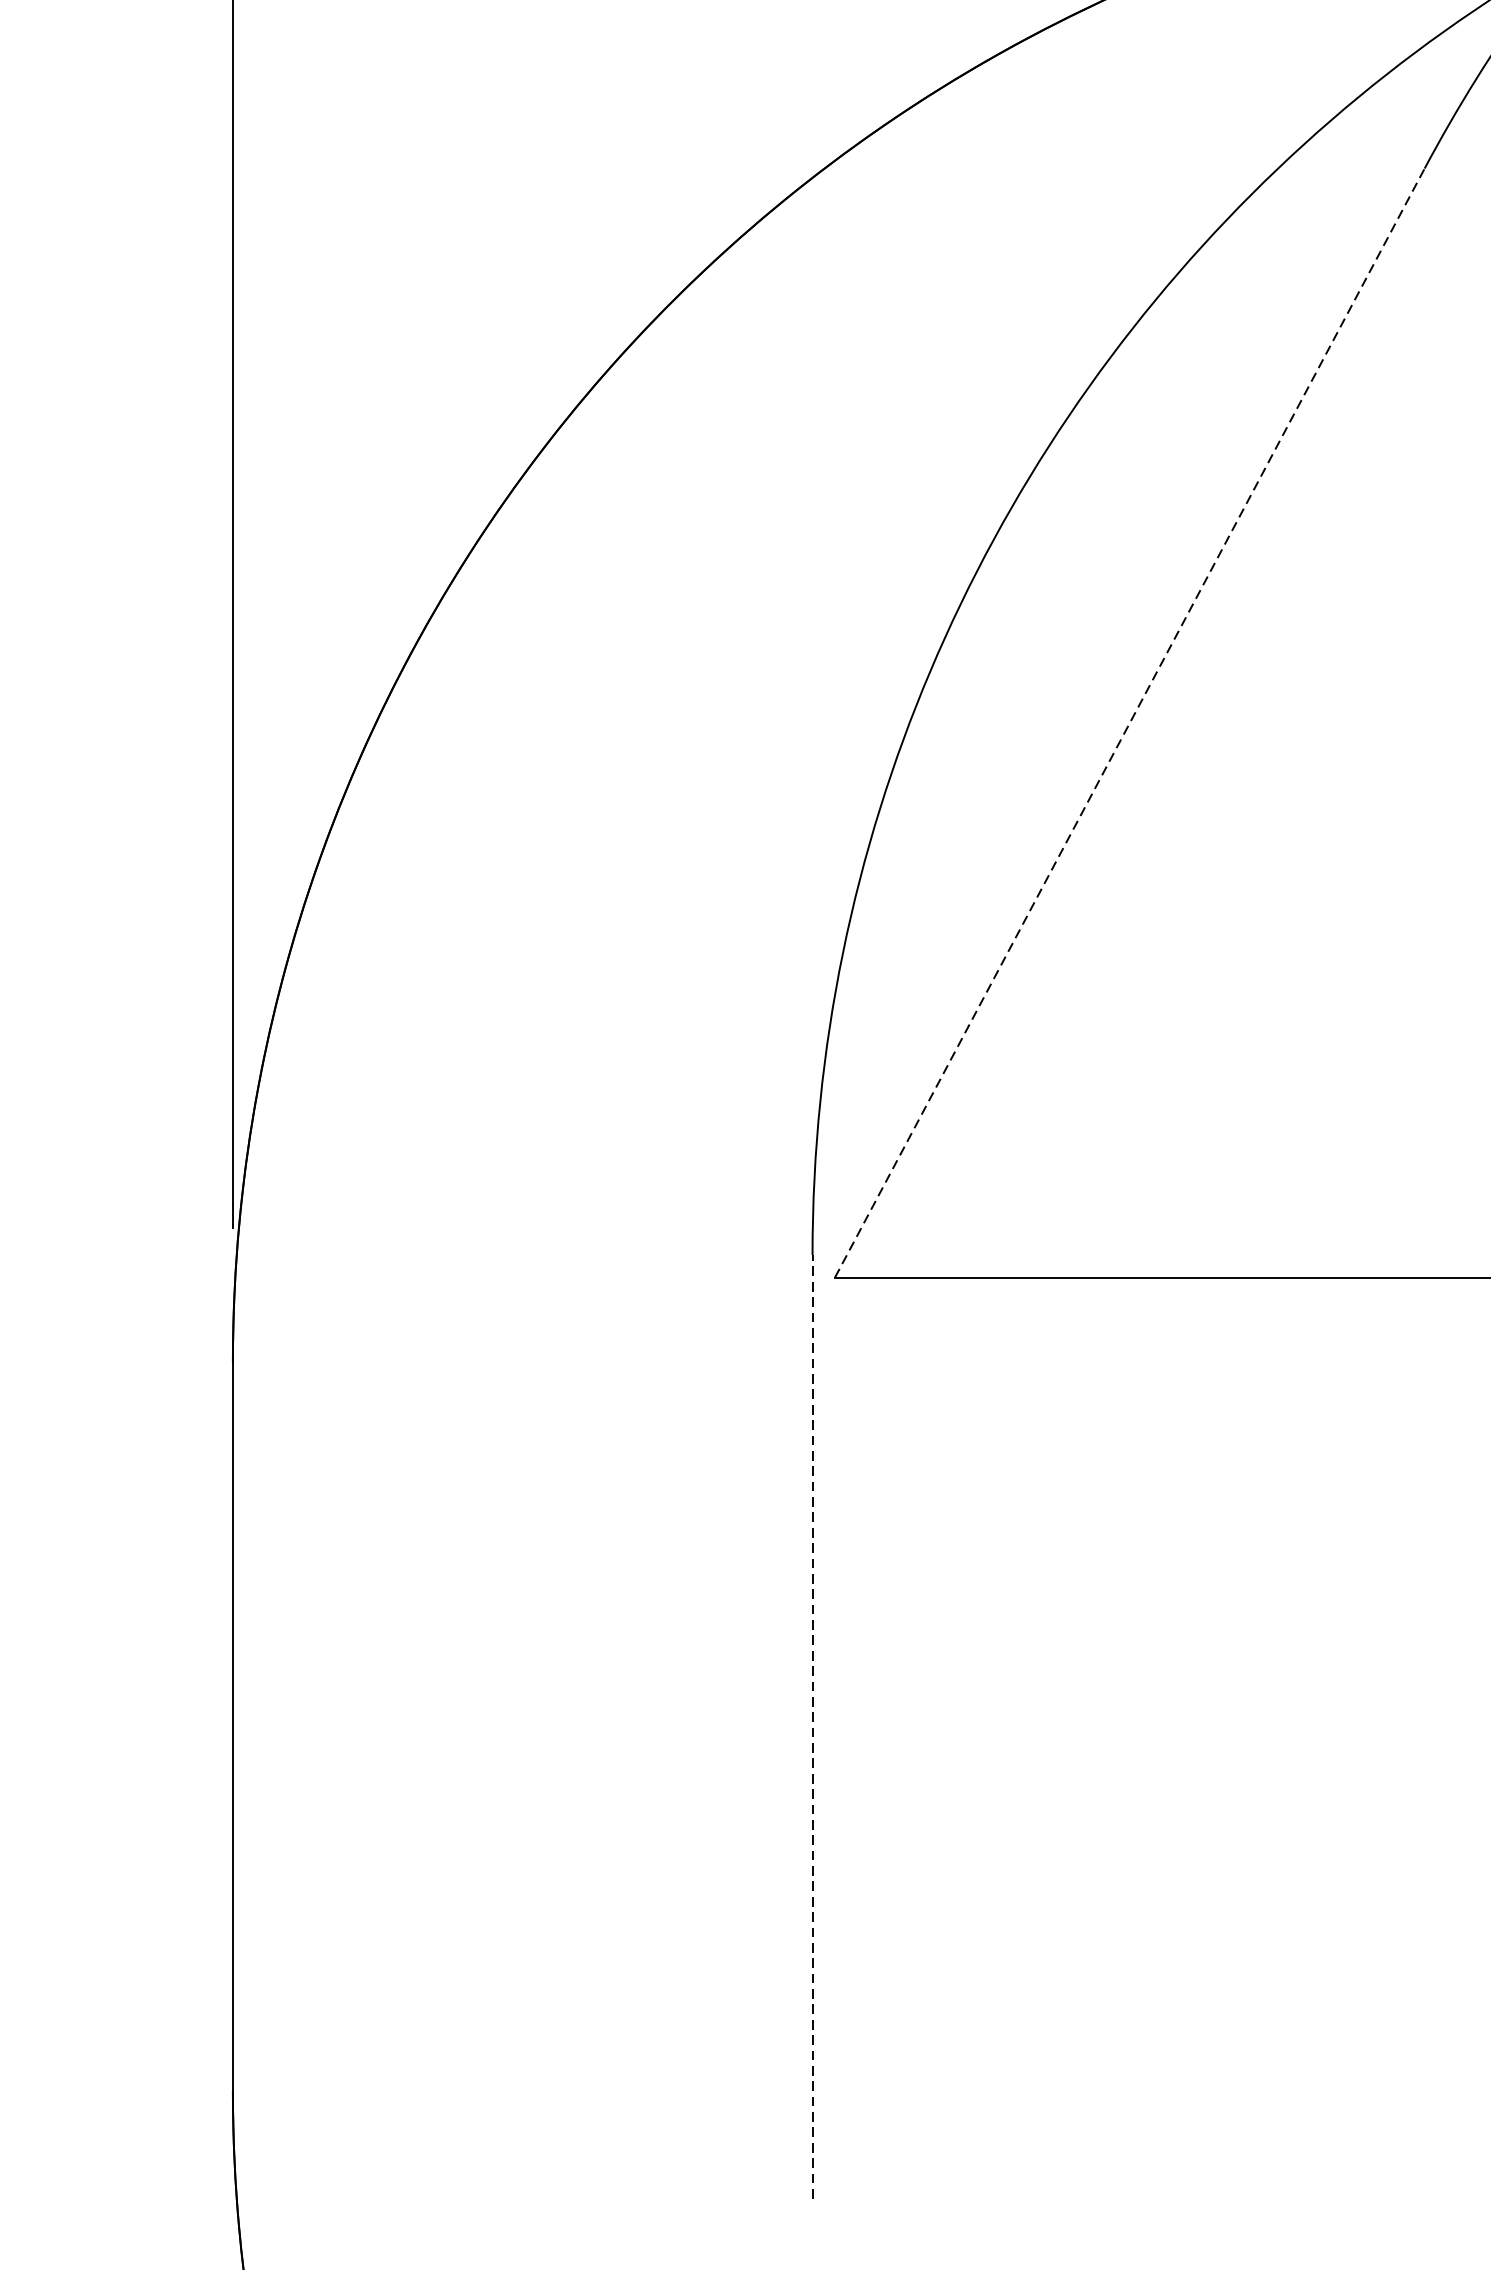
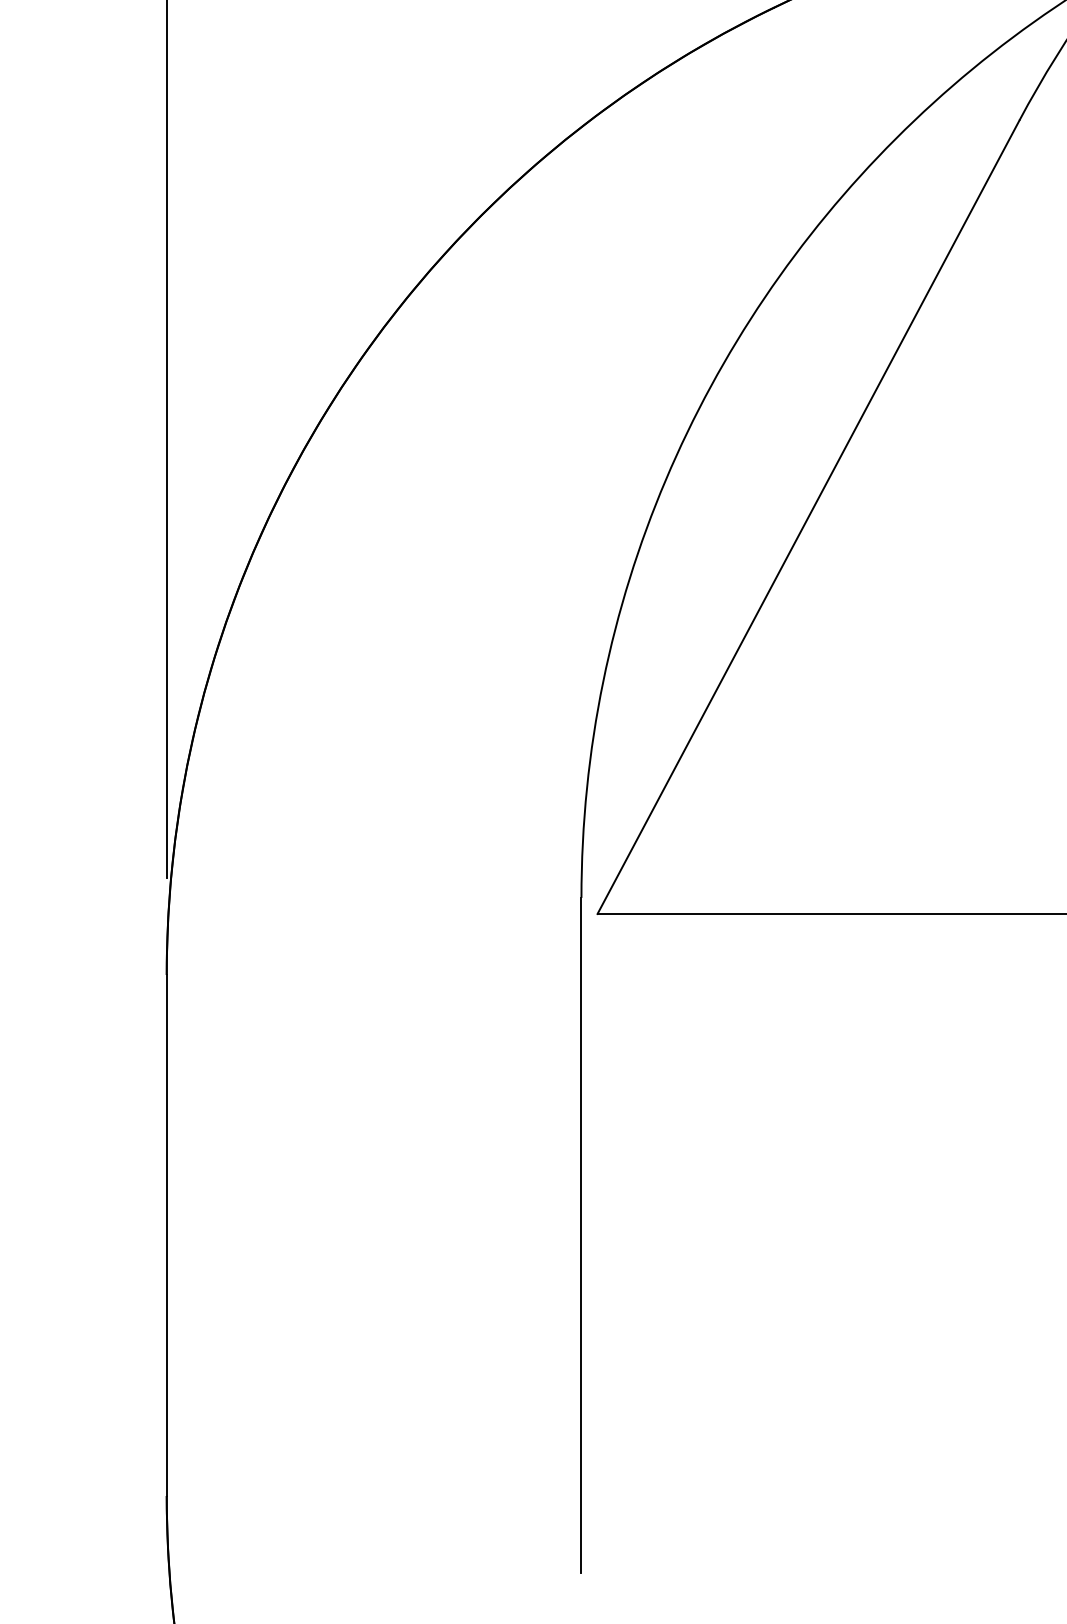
line: (1129, 721) -> (808, 516), dashed -> solid
line: (812, 1726) -> (581, 1235), dashed -> solid

